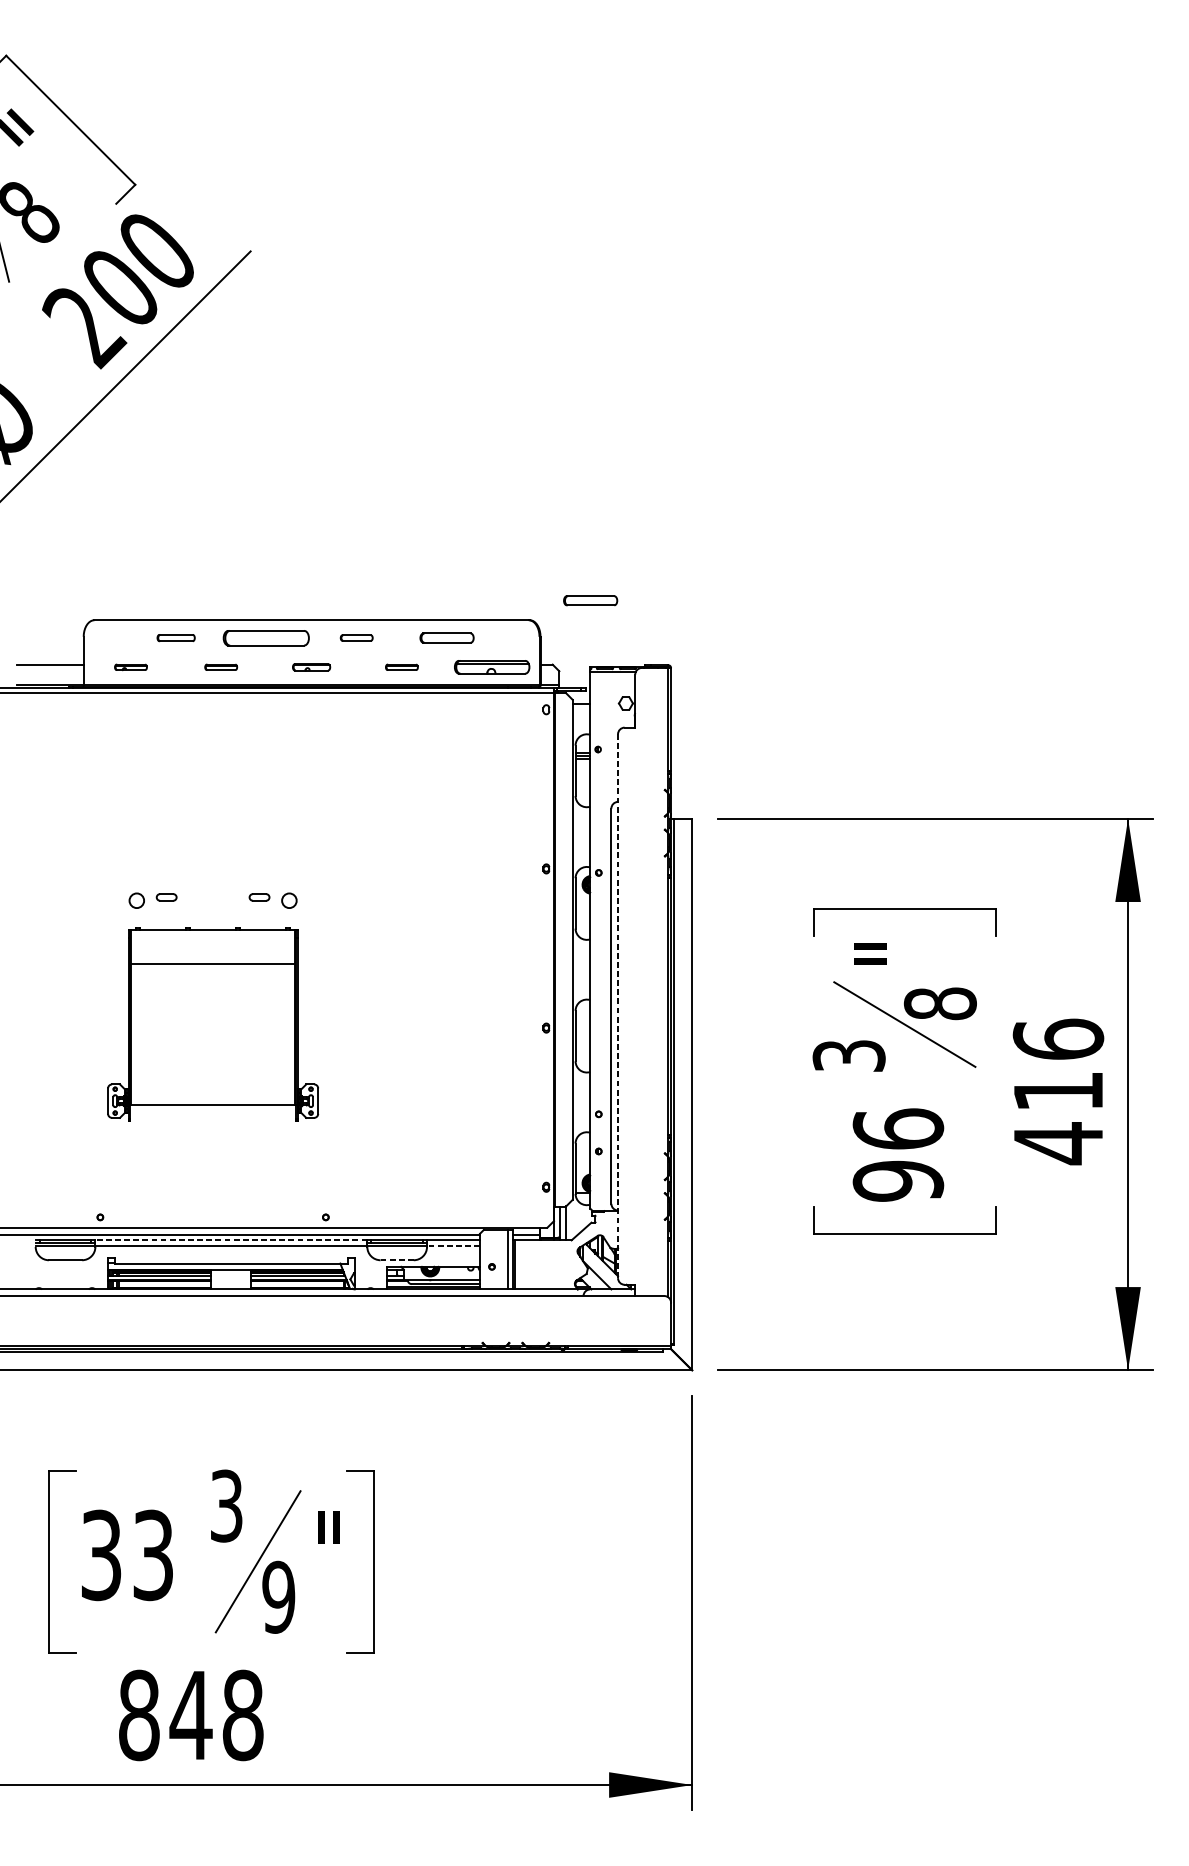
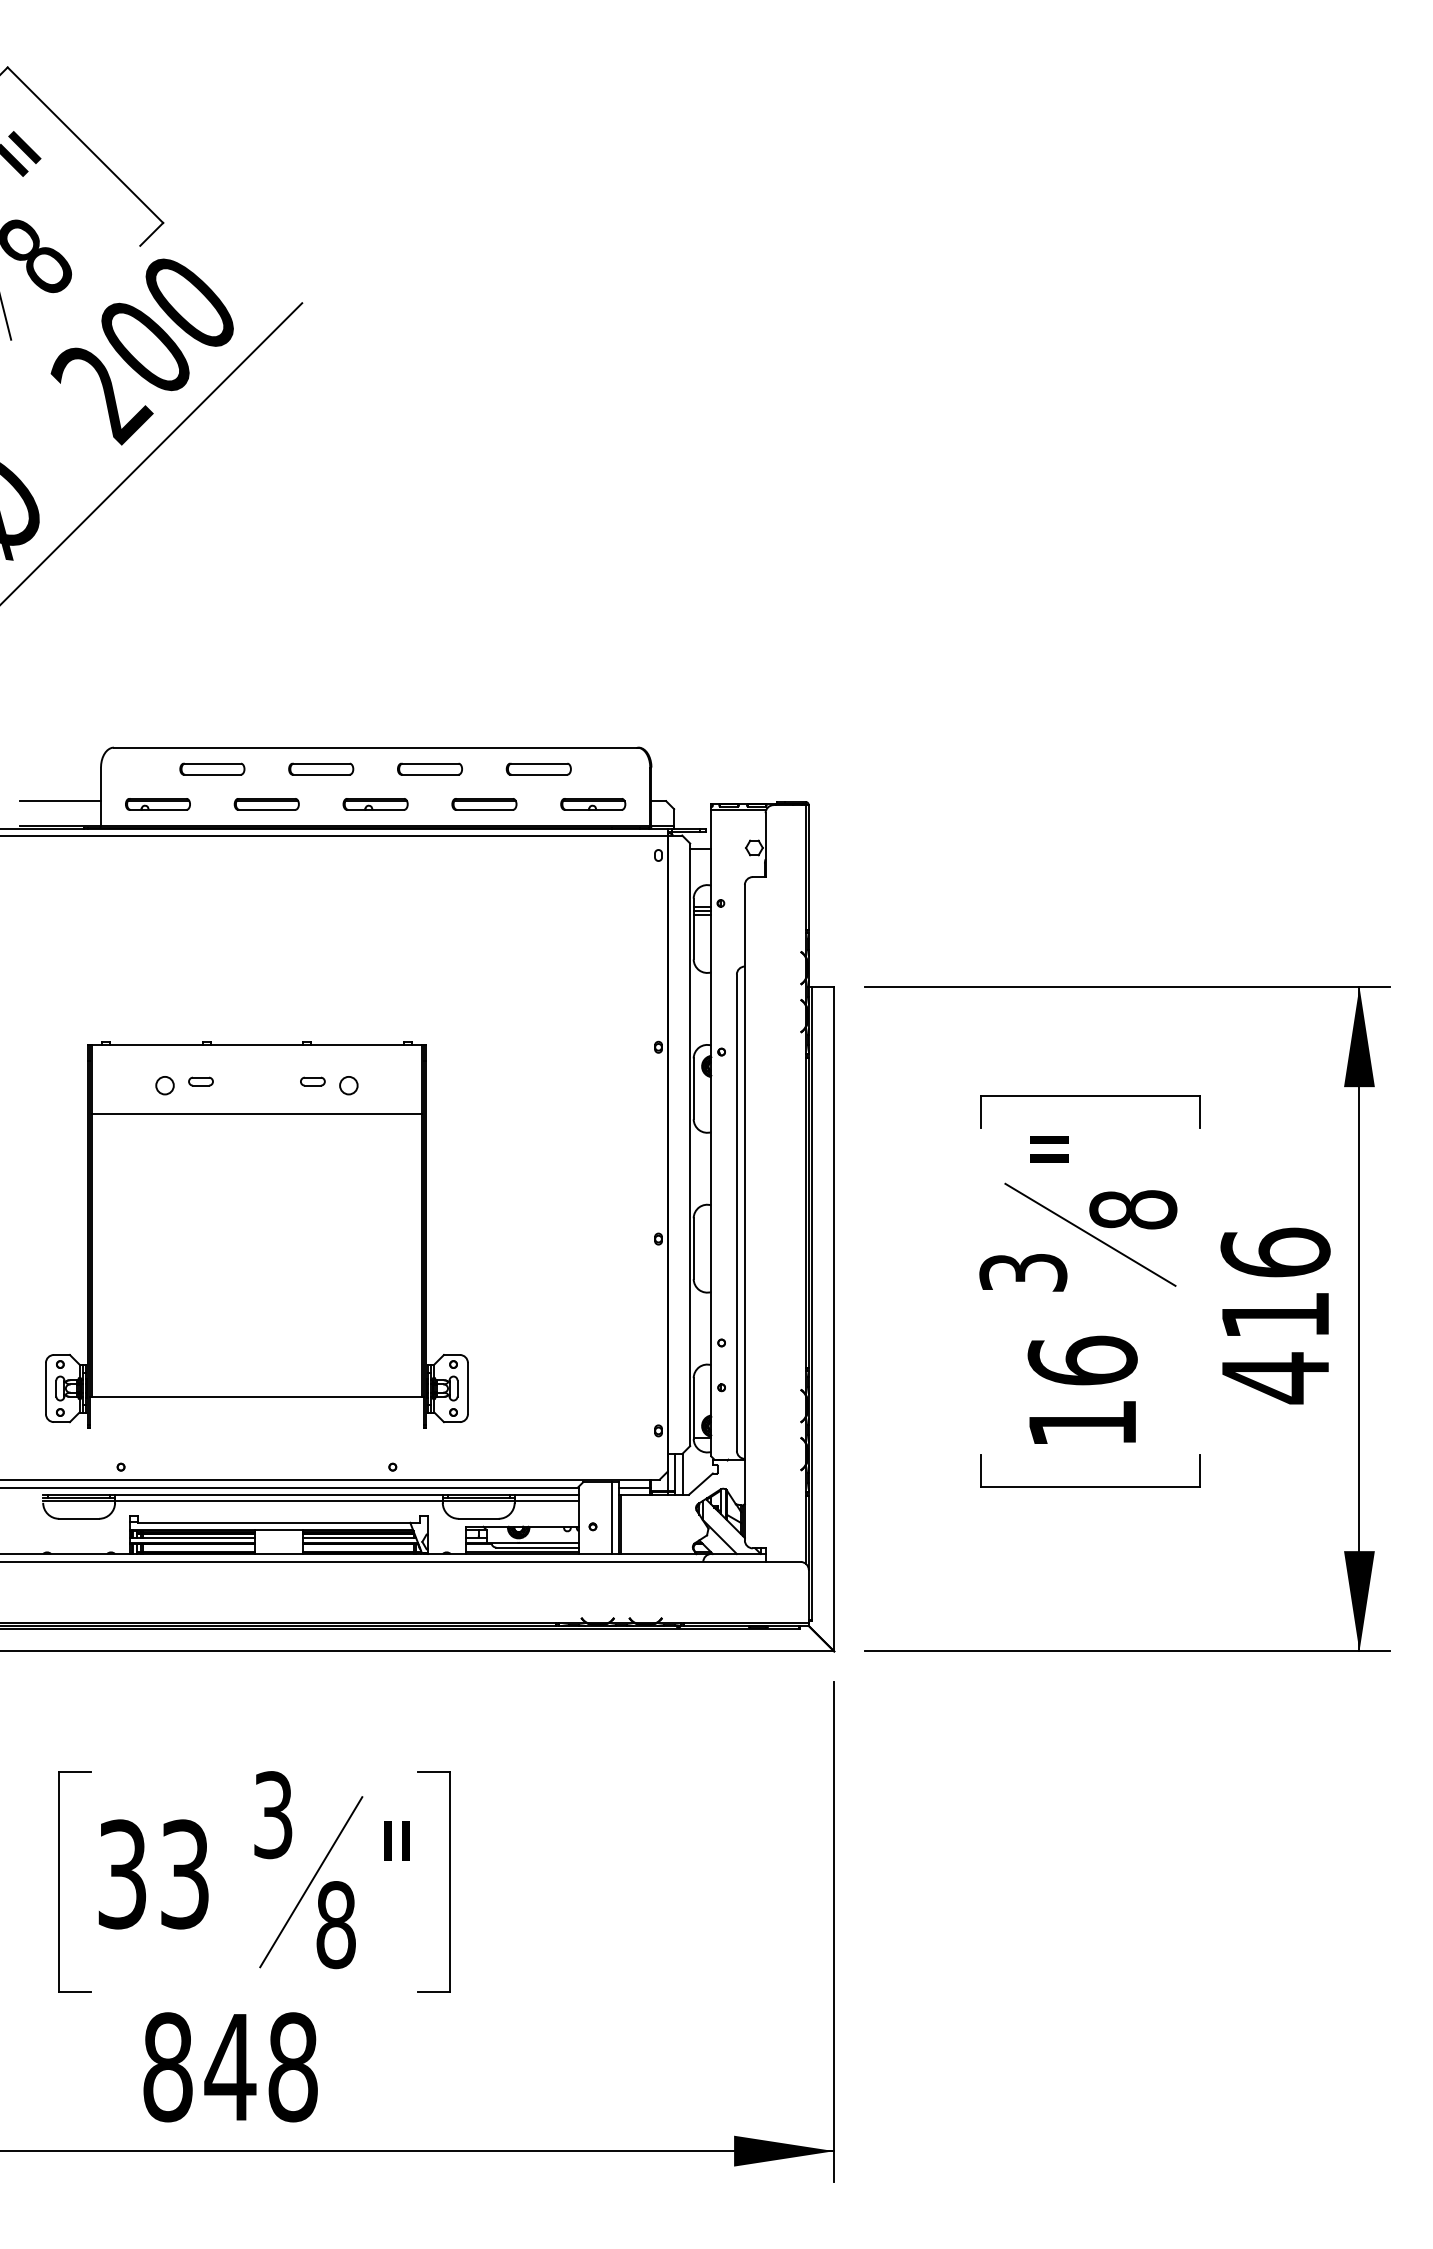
part: (590, 600) -> (711, 723), removed
part: (176, 637) -> (212, 768), size x1.43
part: (266, 637) -> (321, 768), size x0.62
part: (356, 637) -> (429, 768), size x1.67
part: (130, 667) -> (157, 804), size x1.67
part: (221, 667) -> (266, 804), size x1.67
part: (311, 667) -> (375, 804), size x1.43
part: (401, 667) -> (484, 804), size x1.67
part: (492, 667) -> (593, 804), size x0.71
line: (617, 1006) -> (744, 1212), dashed -> solid
part: (212, 1024) -> (256, 1234), size x1.67
text: (898, 1181) -> (1082, 1423), 96 -> 16
line: (231, 1240) -> (278, 1494), dashed -> solid
line: (453, 1245) -> (546, 1501), dashed -> solid
line: (396, 1259) -> (478, 1518), dashed -> solid
text: (278, 1597) -> (335, 1925), 9 -> 8

